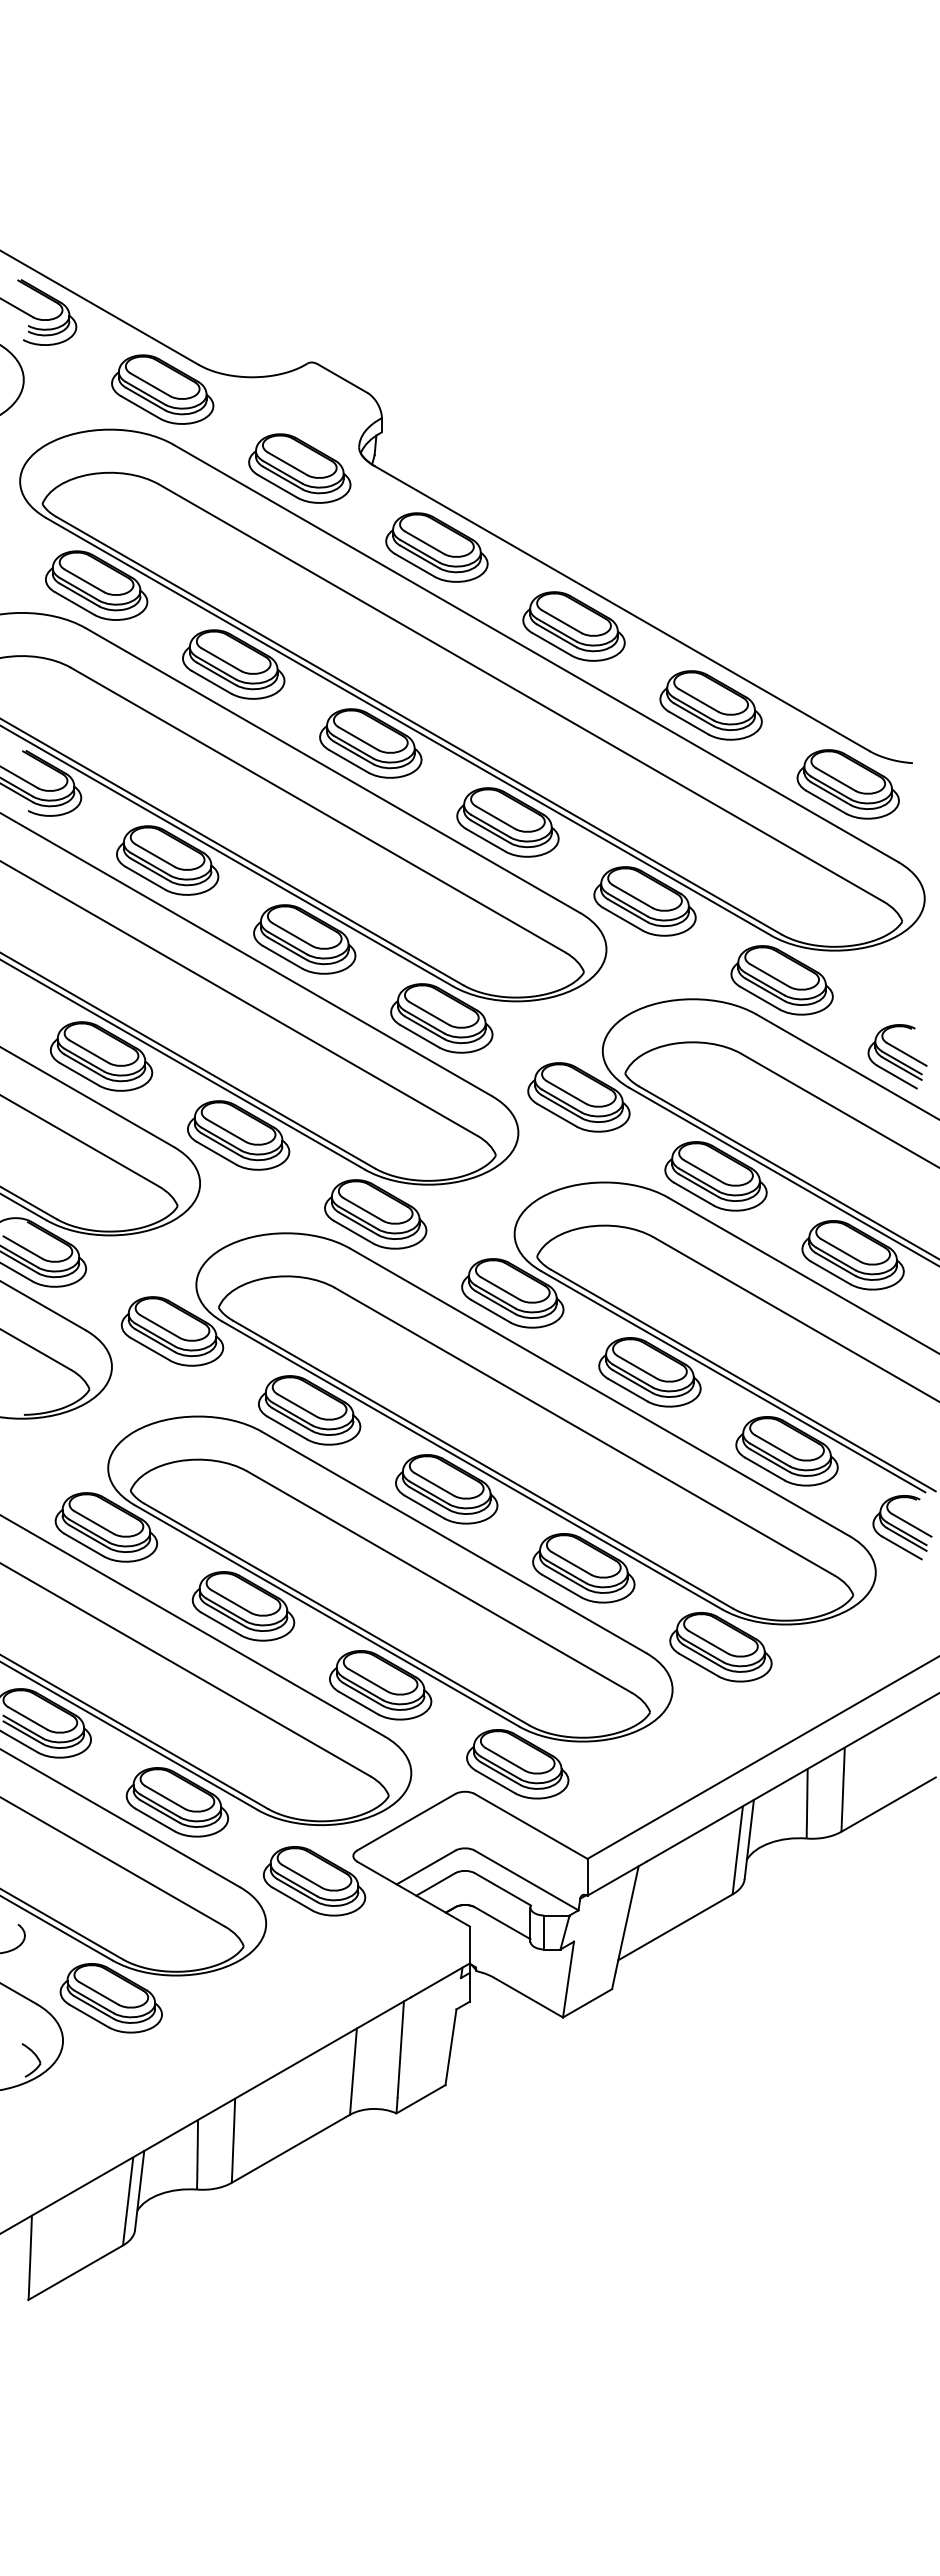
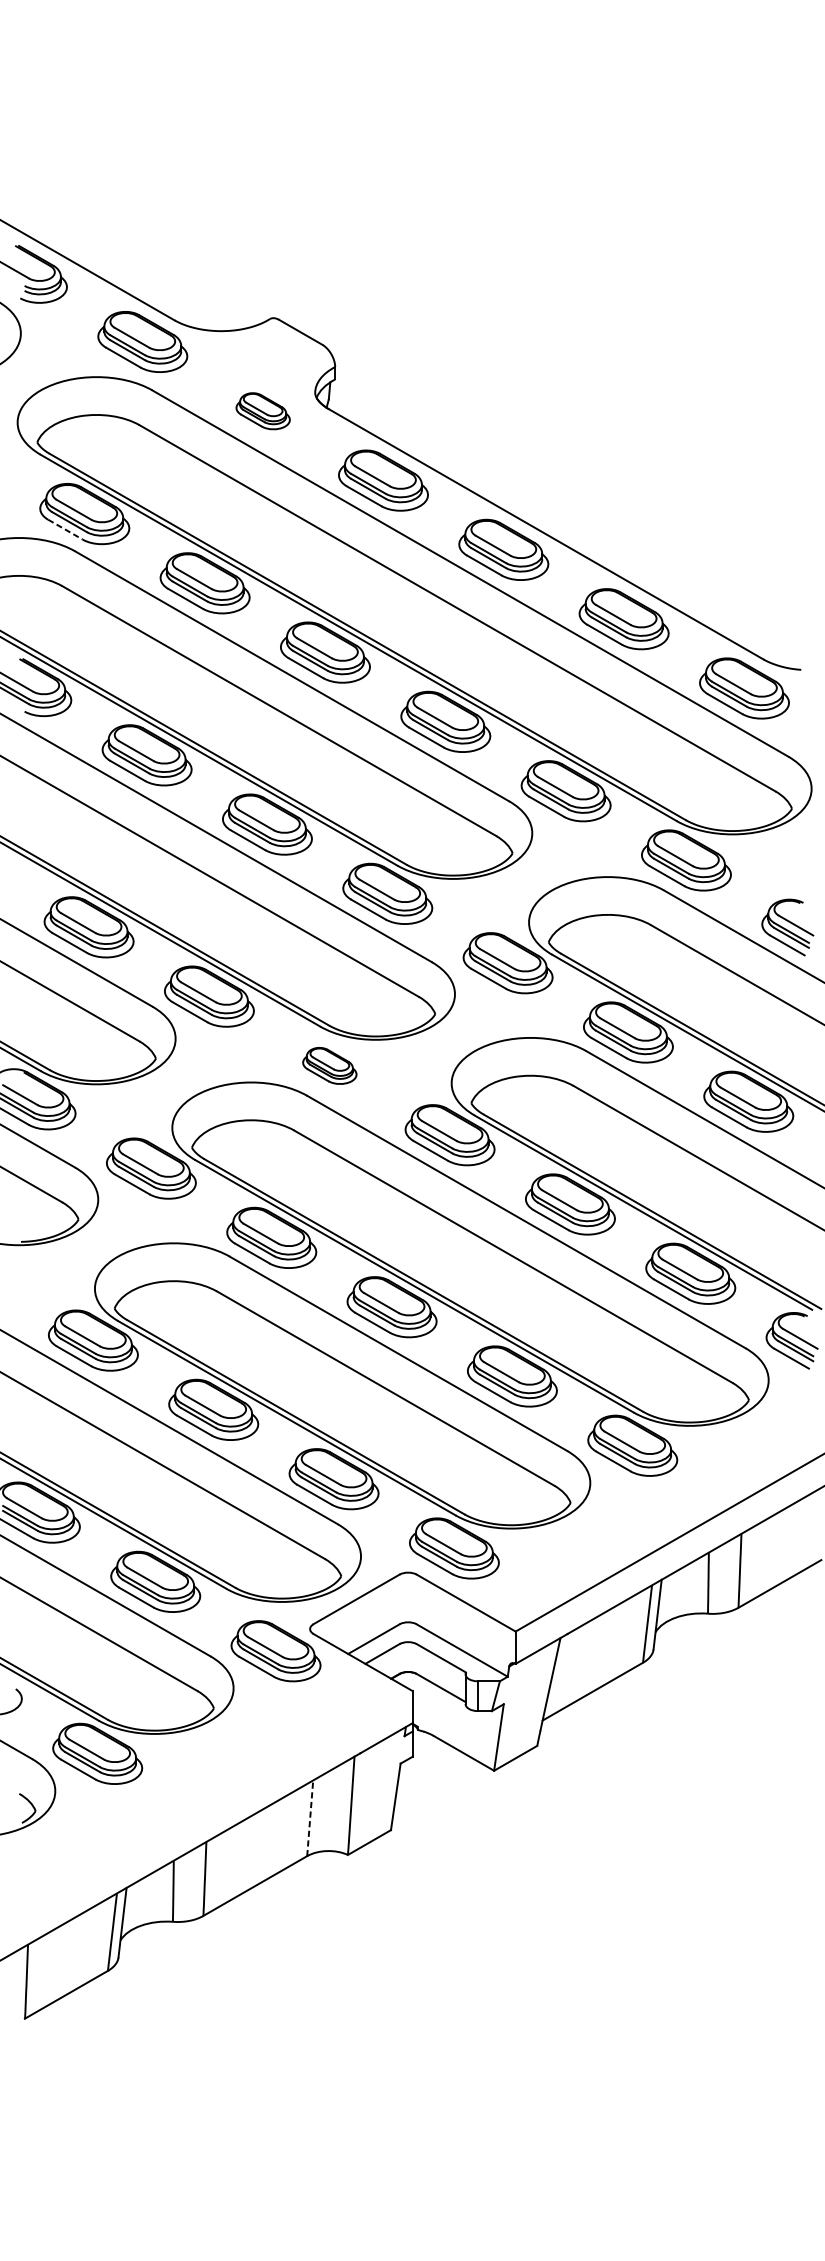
part: (299, 468) -> (262, 411), size x0.6
line: (74, 603) -> (65, 529), solid -> dashed
part: (375, 1214) -> (329, 1065), size x0.6
line: (353, 2071) -> (310, 1818), solid -> dashed

